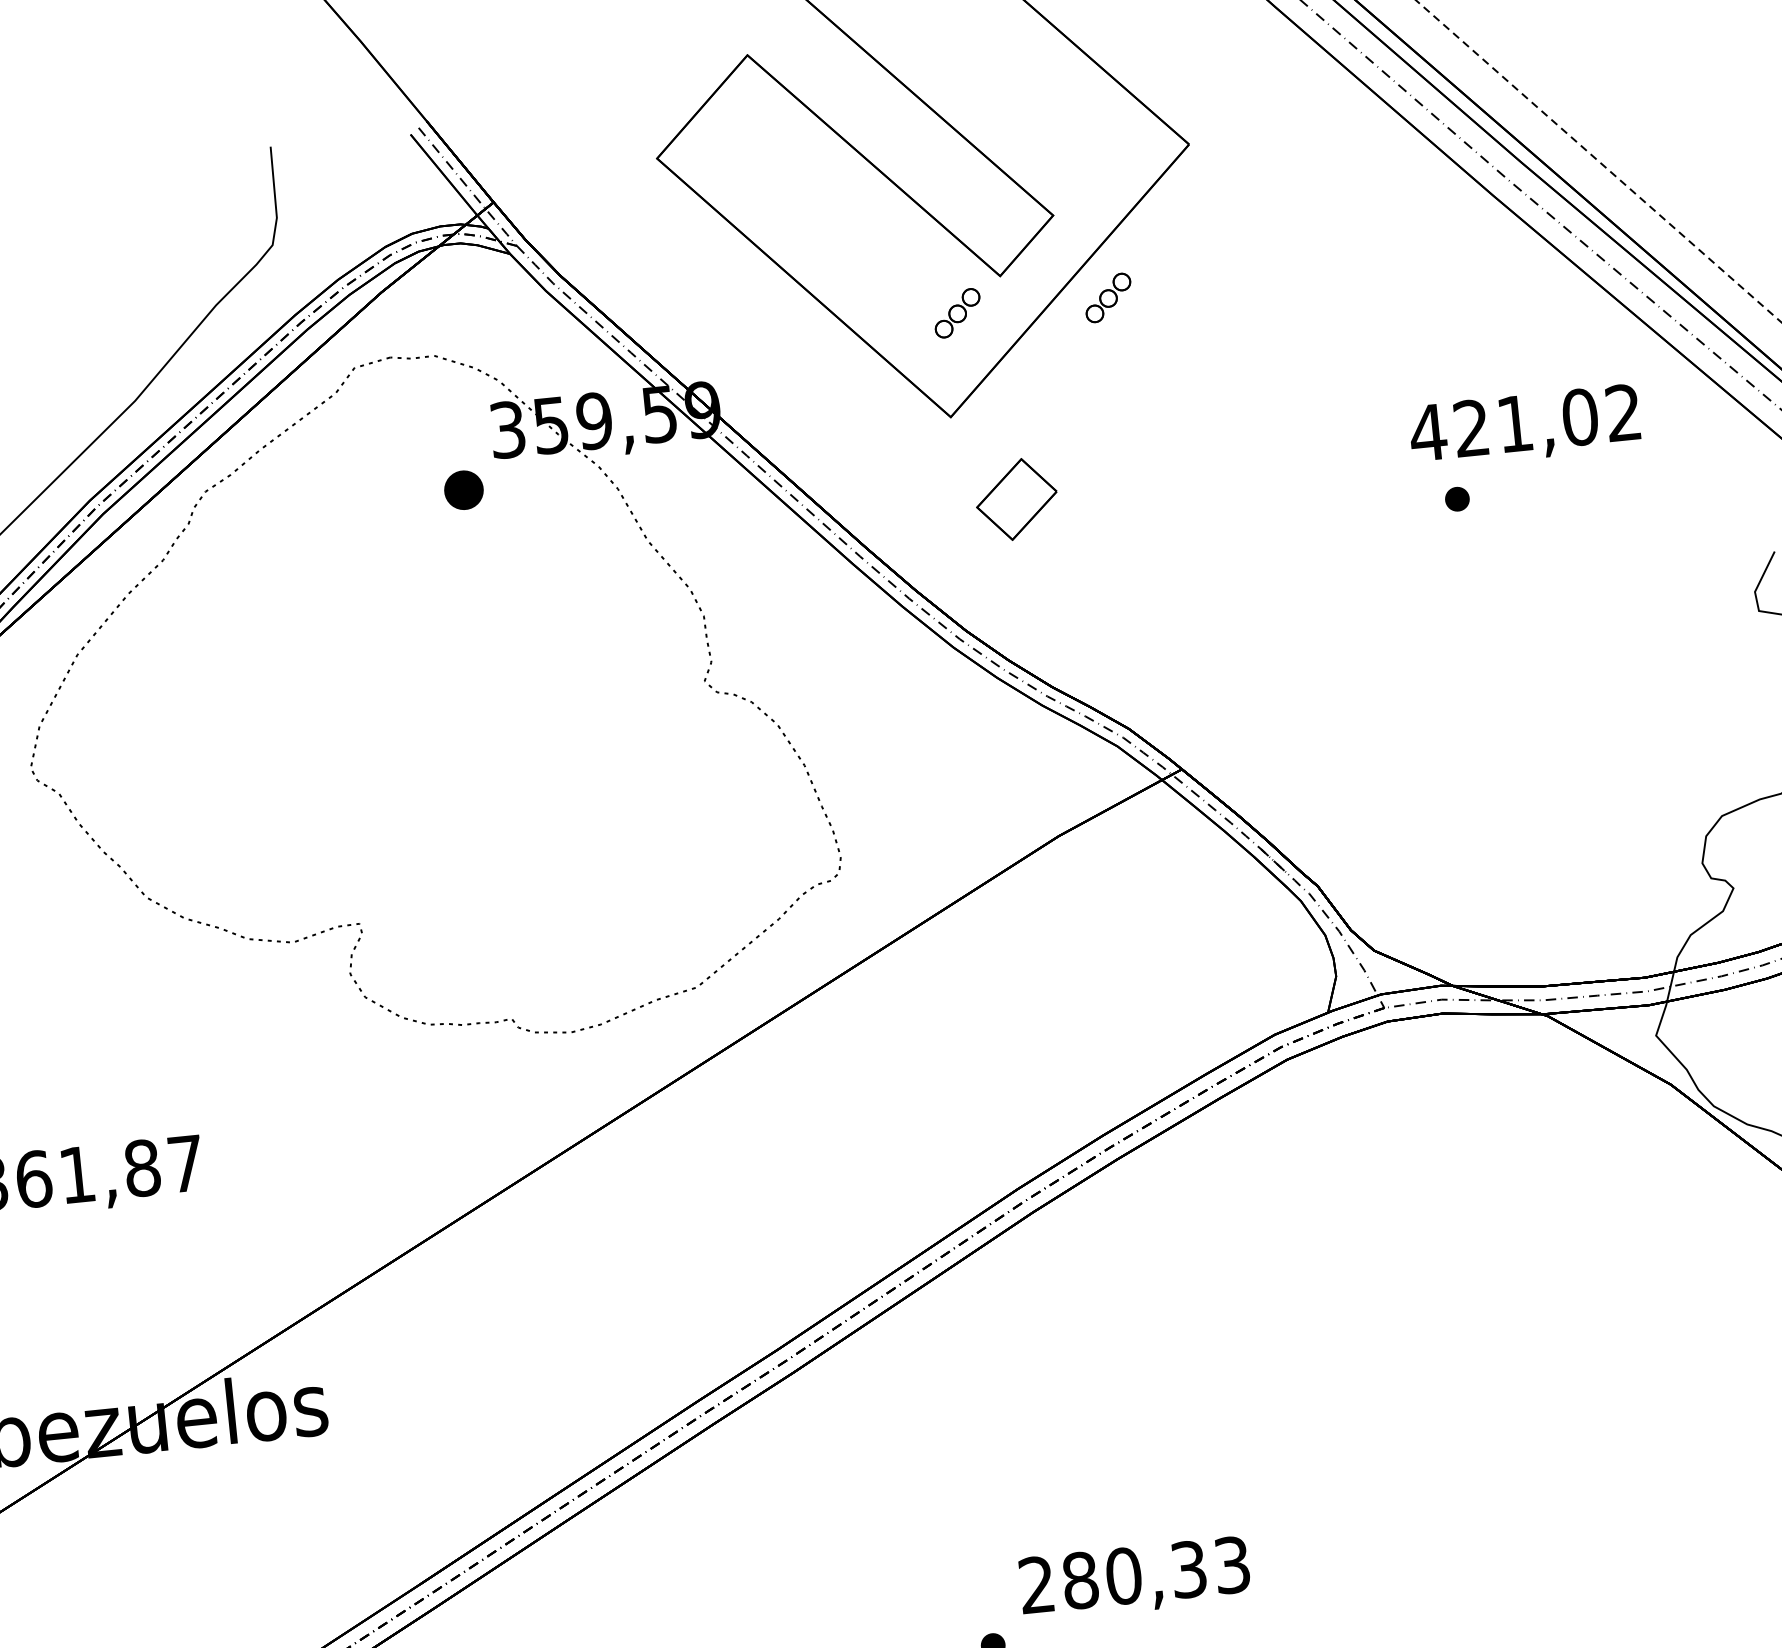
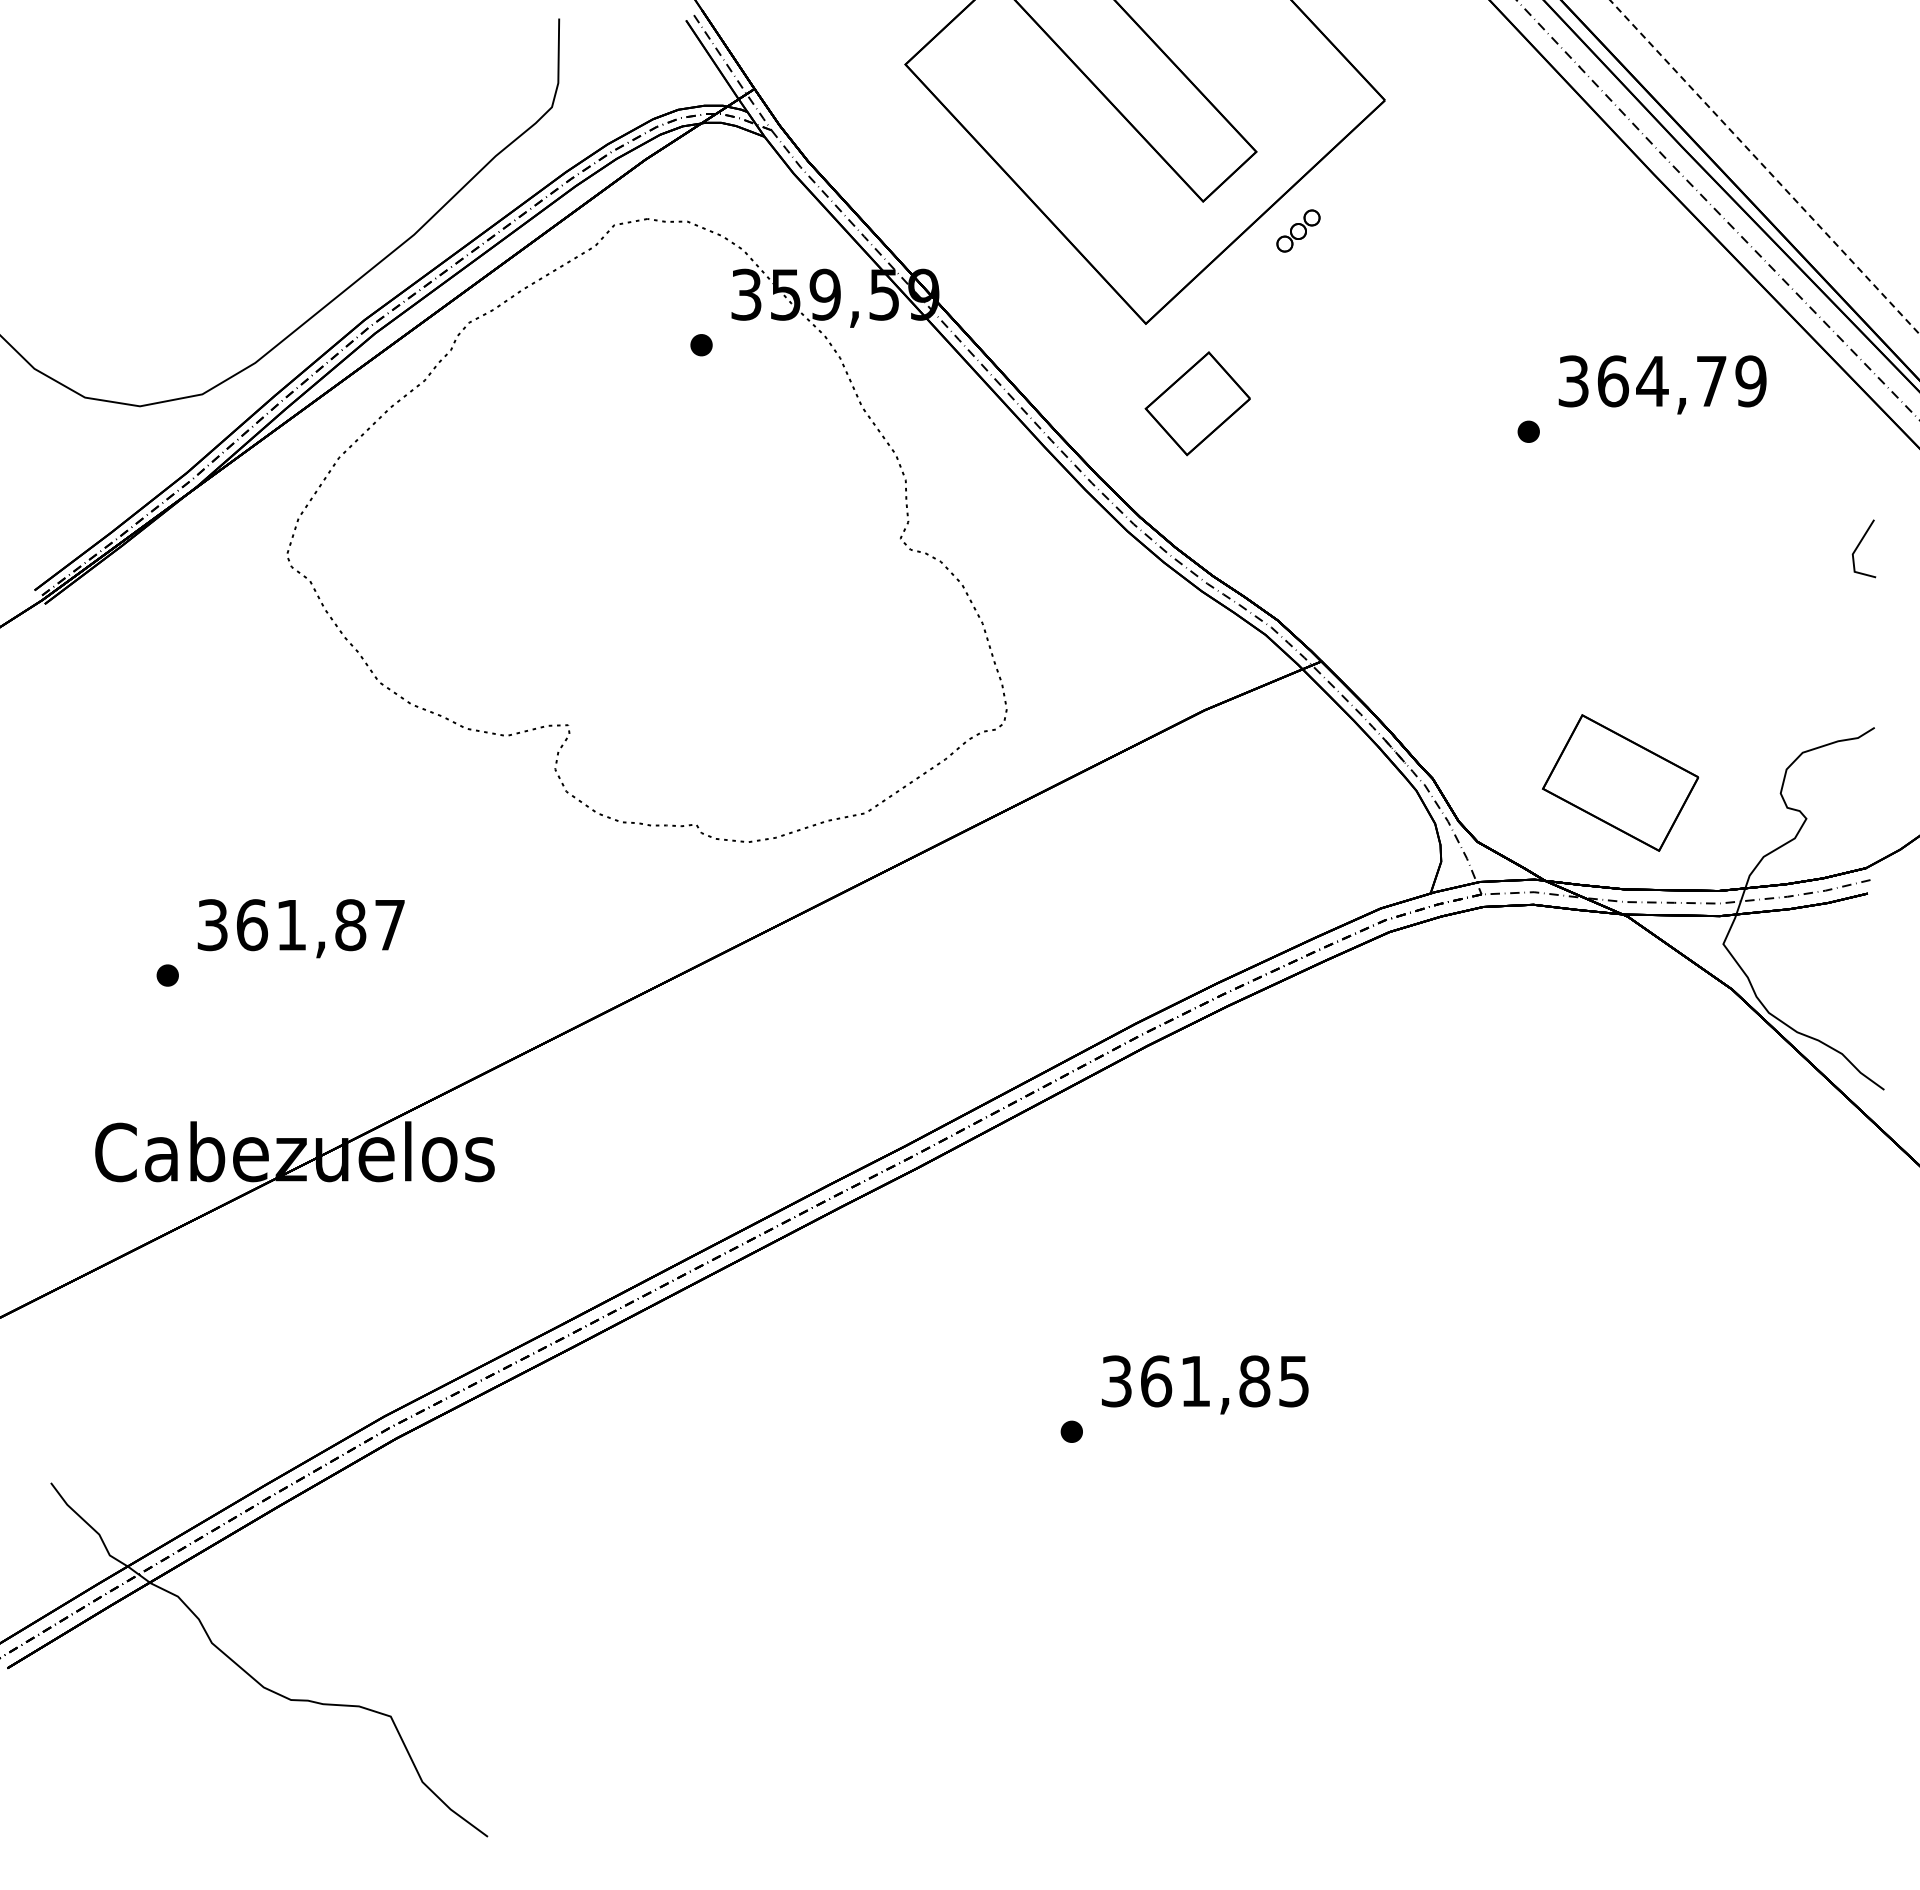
part: (957, 312) -> (1161, 230), removed
text: (1525, 423) -> (1661, 381), 421,02 -> 364,79
part: (463, 490) -> (701, 345), size x0.62
part: (1457, 498) -> (1528, 431), moved
part: (1016, 499) -> (1197, 403), size x1.43
part: (1524, 869) -> (1620, 782), added
text: (1133, 1575) -> (1204, 1381), 280,33 -> 361,85

